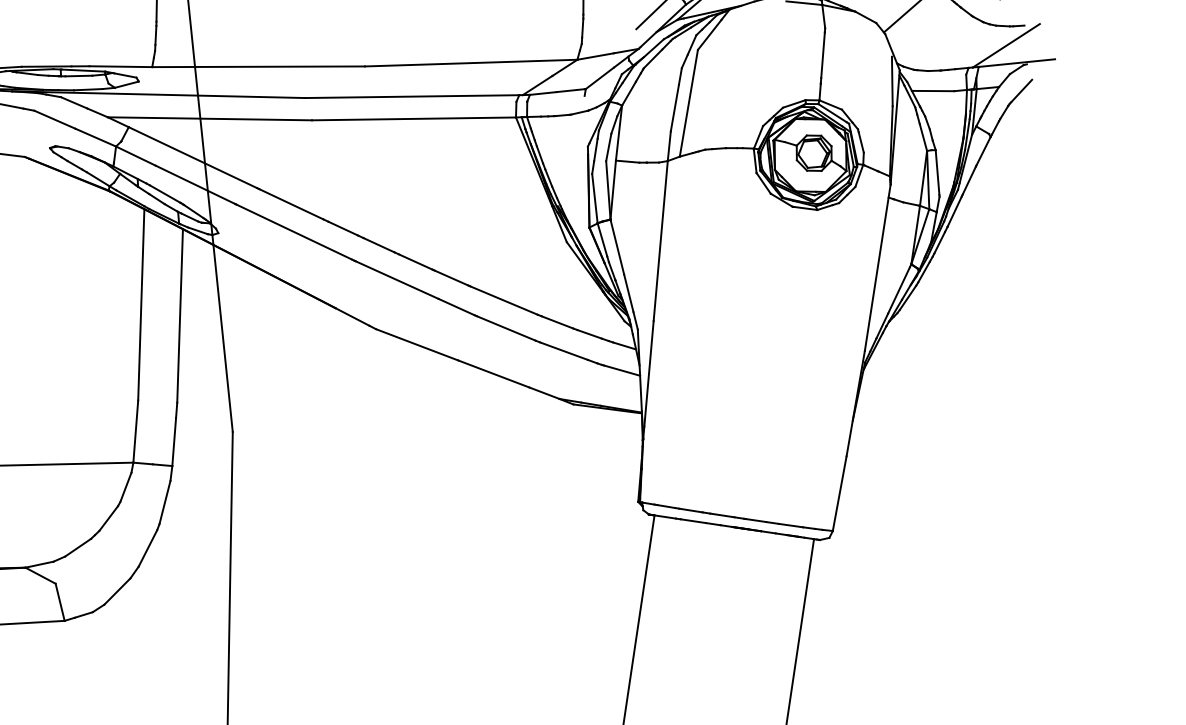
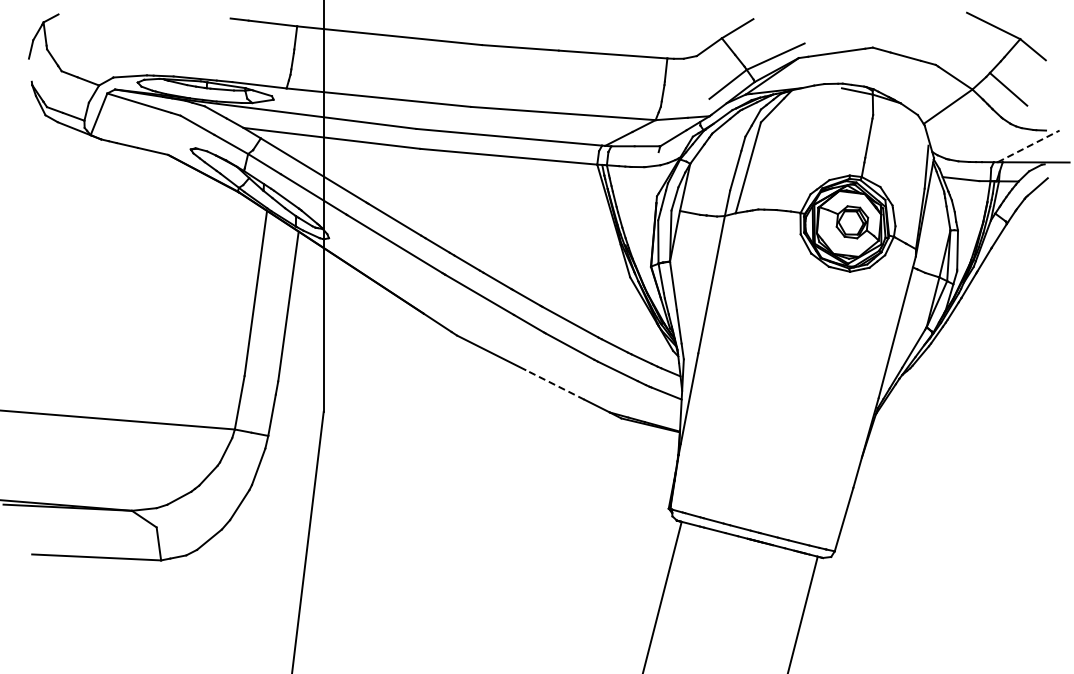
line: (1006, 45) -> (1028, 146), solid -> dashed
line: (493, 373) -> (554, 384), solid -> dashed

